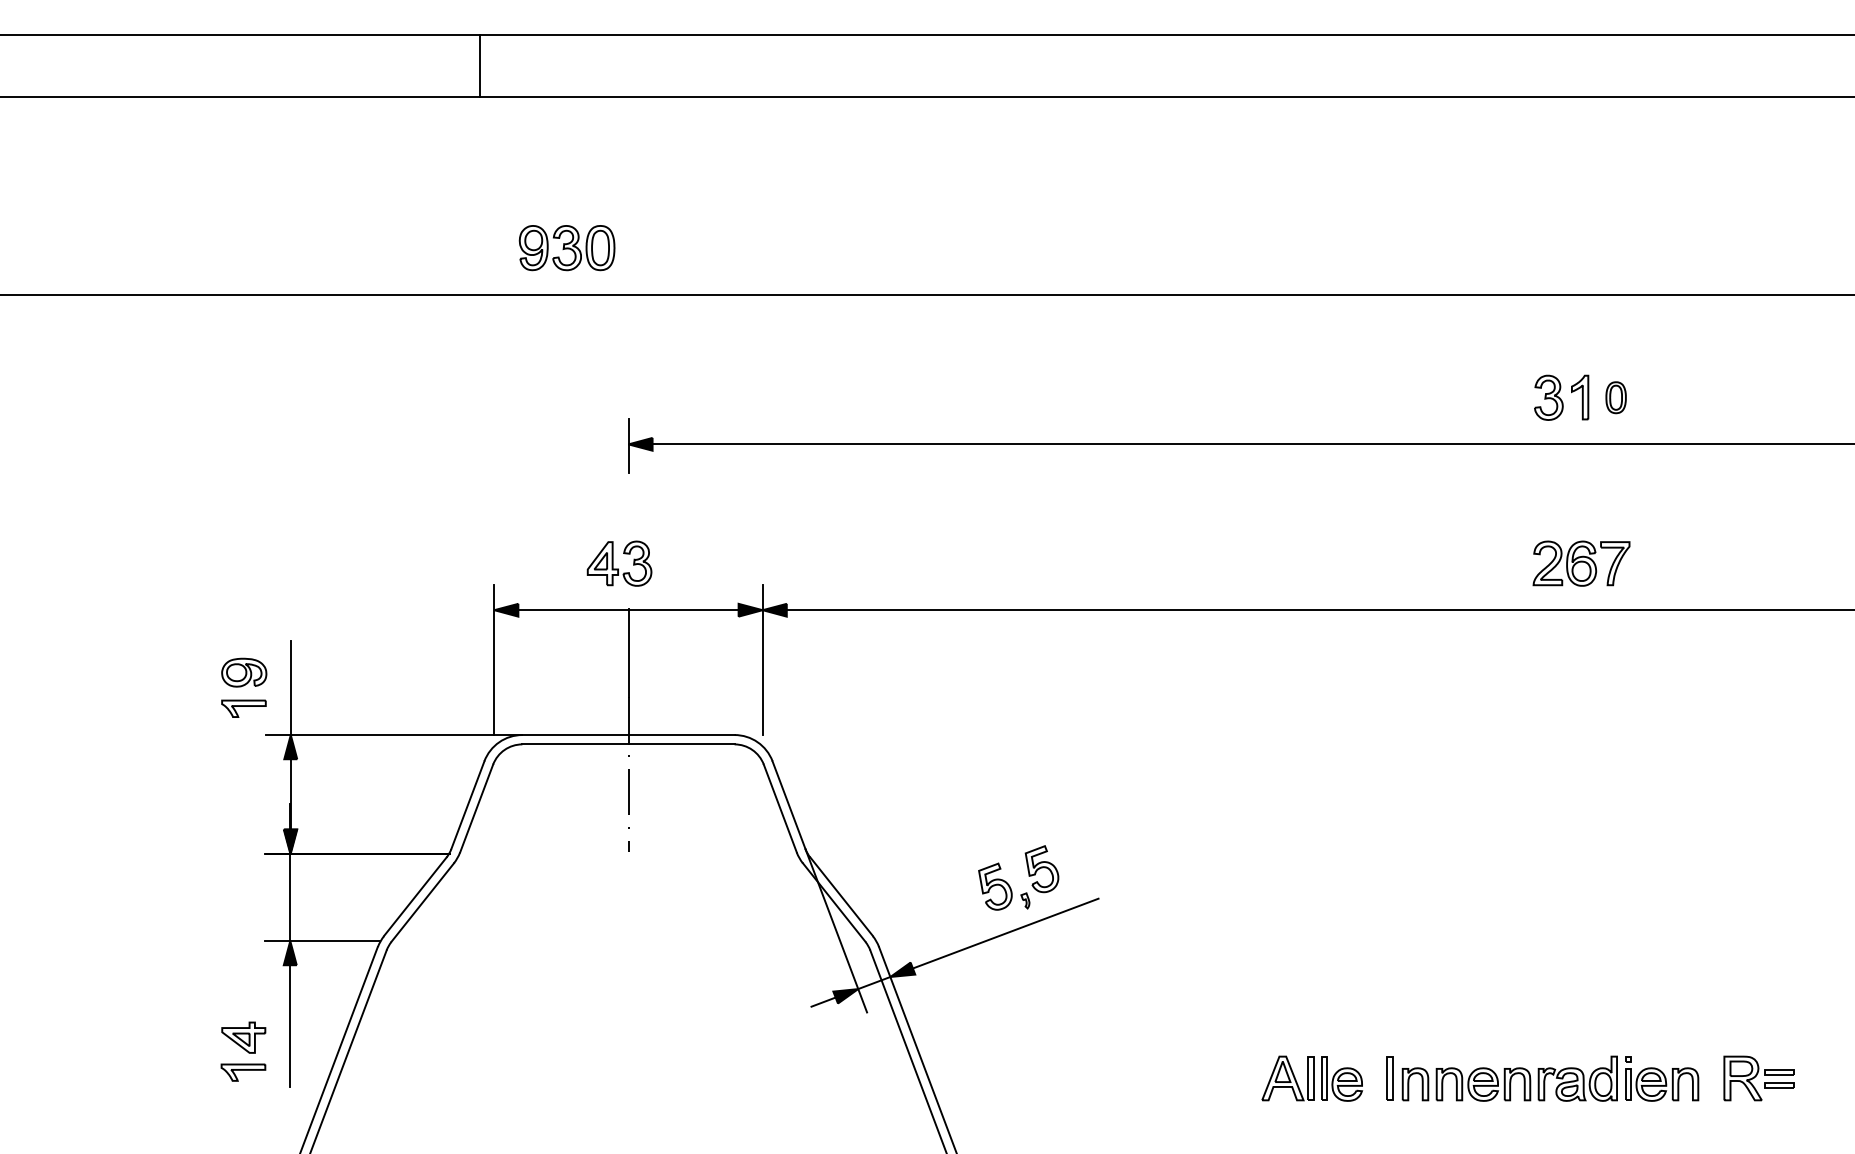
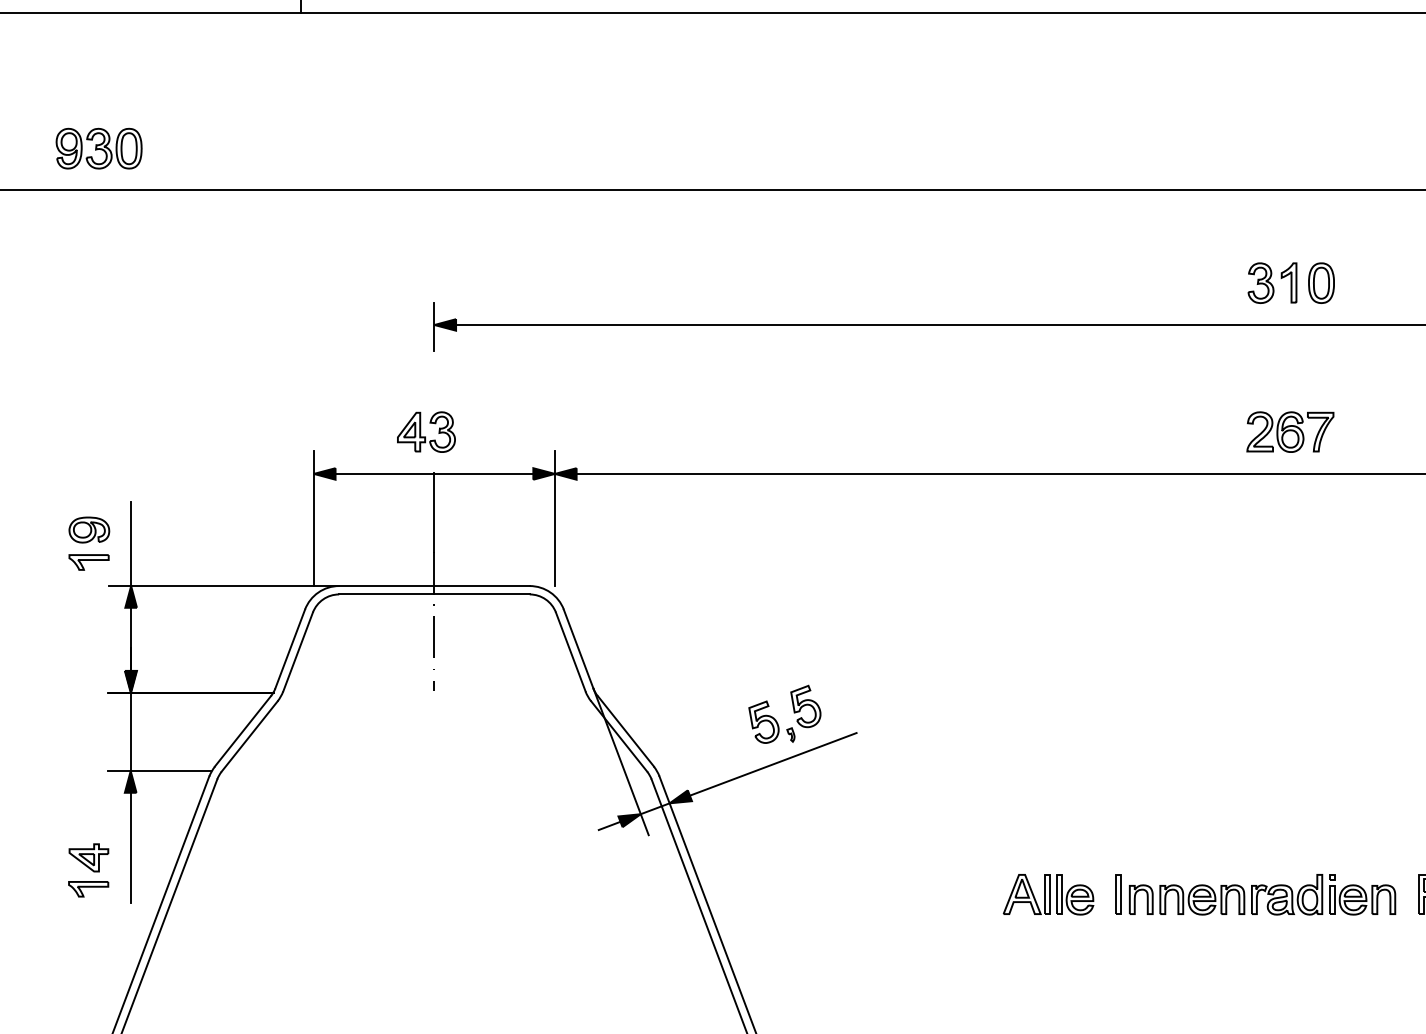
part: (566, 248) -> (98, 149), moved
part: (1615, 397) -> (1320, 282), size x1.43

